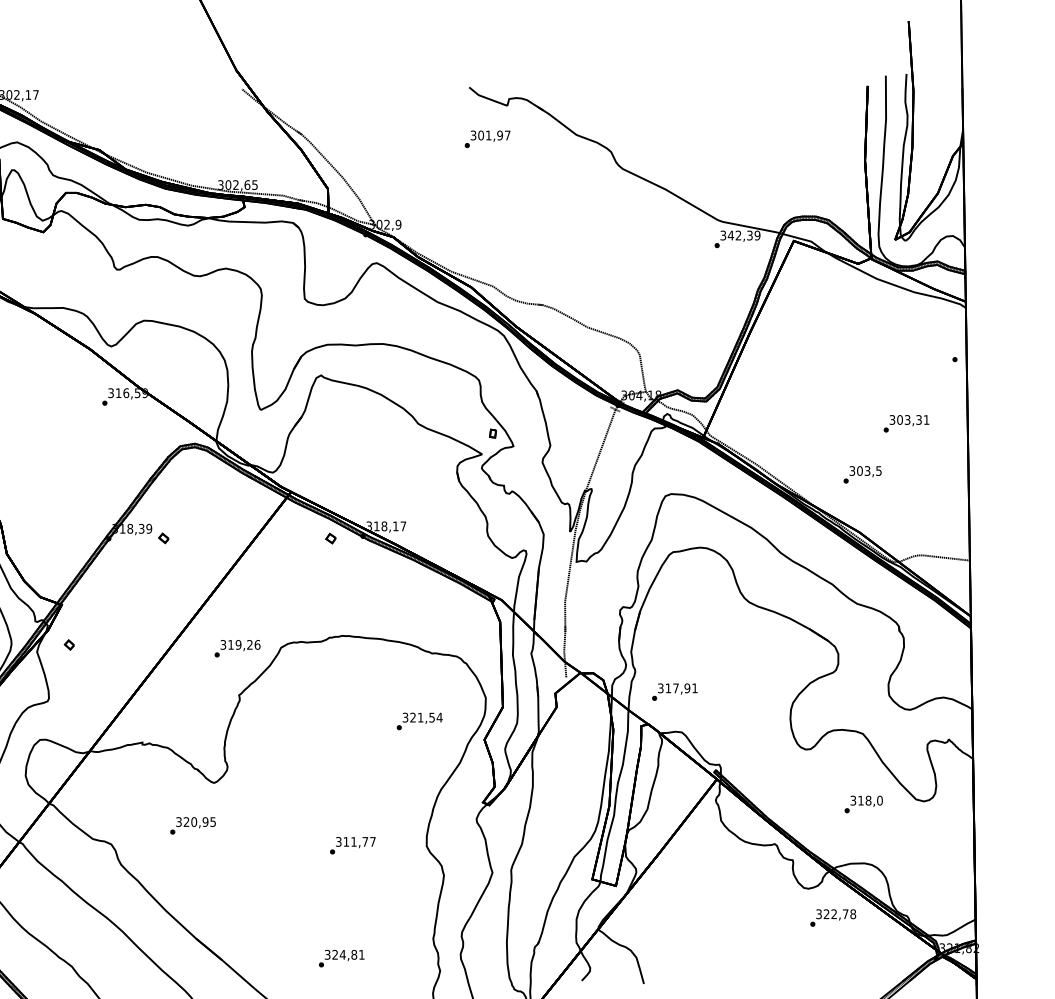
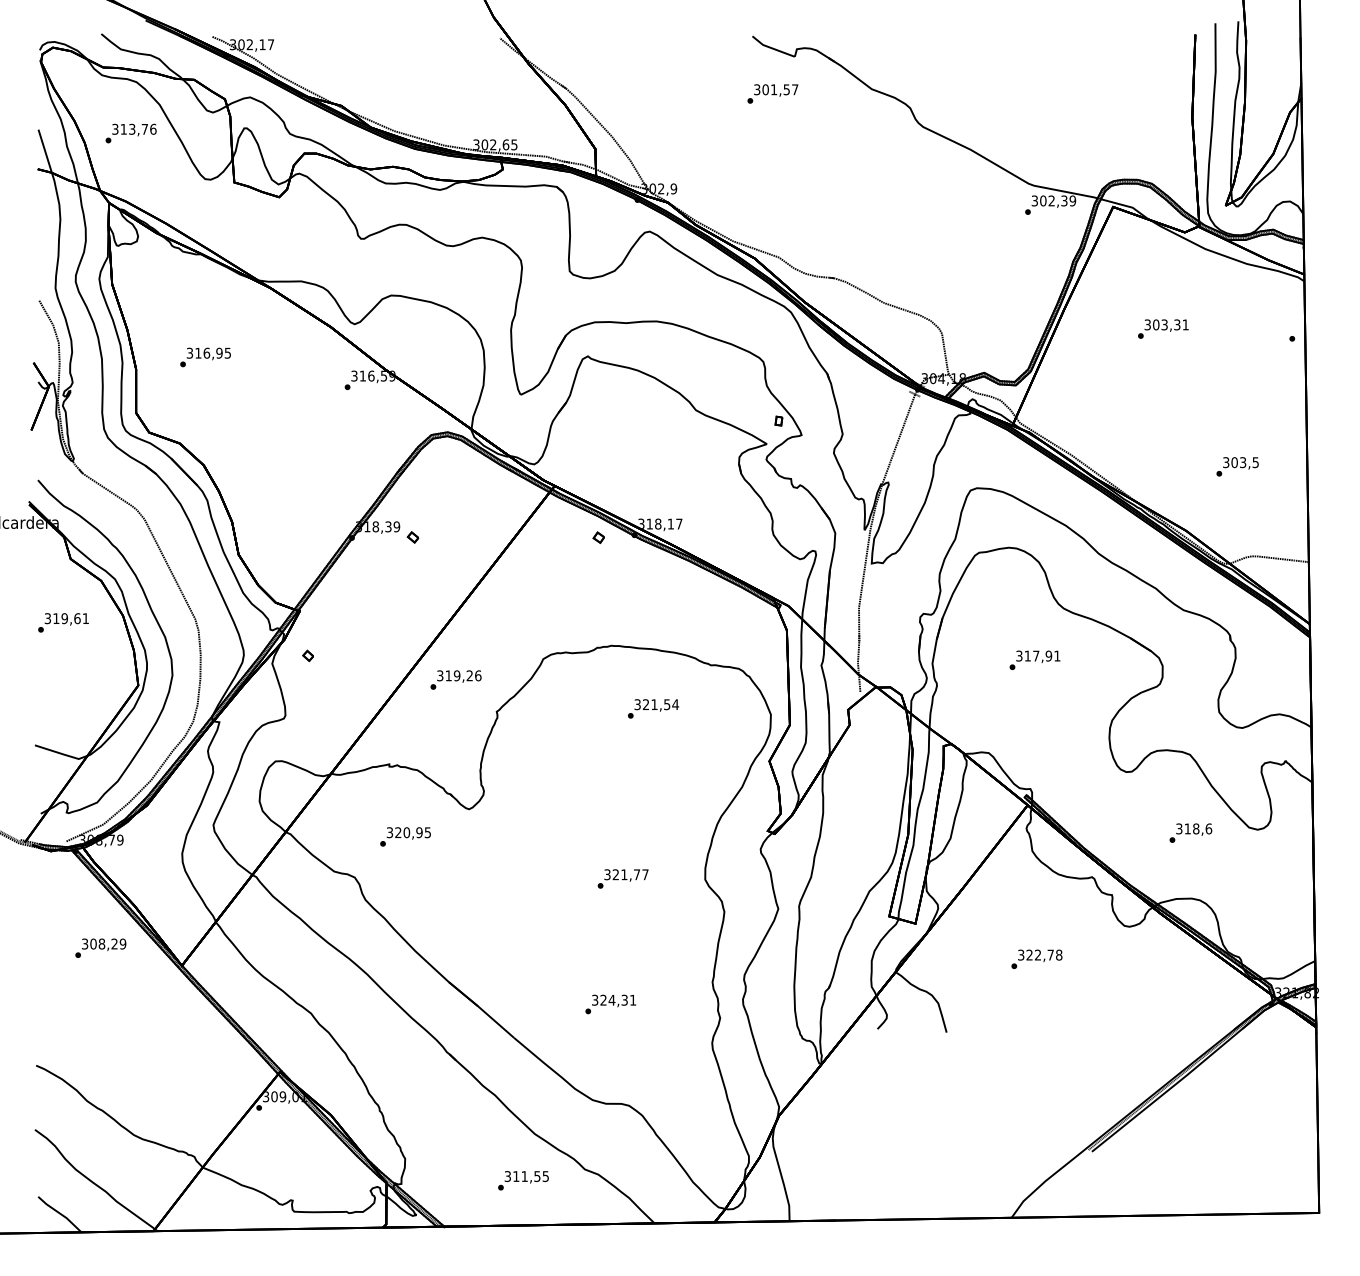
text: (499, 135) -> (786, 89), 301,97 -> 301,57
text: (730, 235) -> (1042, 200), 342,39 -> 302,39
text: (906, 423) -> (1163, 328), moved
text: (862, 474) -> (1237, 466), moved
text: (237, 648) -> (455, 679), moved
text: (674, 692) -> (1034, 660), moved
text: (419, 721) -> (653, 708), moved
text: (879, 800) -> (1208, 828), 318,0 -> 318,6
text: (192, 825) -> (405, 836), moved
text: (345, 841) -> (615, 874), 311,77 -> 321,77
text: (832, 918) -> (1036, 959), moved
text: (354, 954) -> (624, 999), 324,81 -> 324,31

